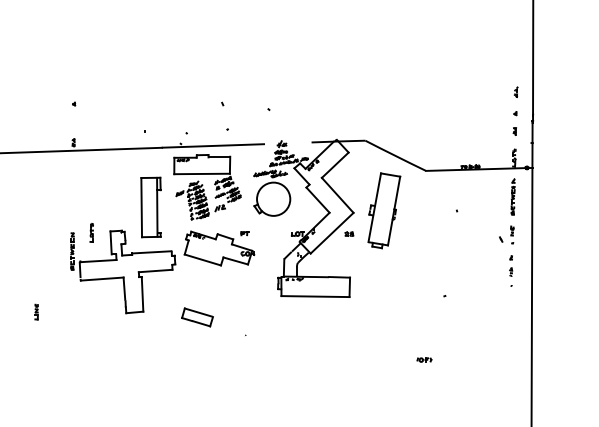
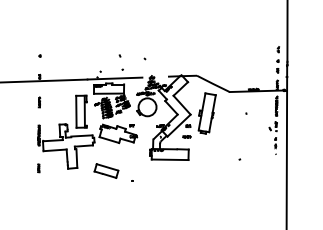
part: (91, 232) -> (39, 102), moved
part: (36, 312) -> (38, 168), moved
part: (197, 316) -> (106, 170), size x1.43
part: (423, 359) -> (186, 136), moved

